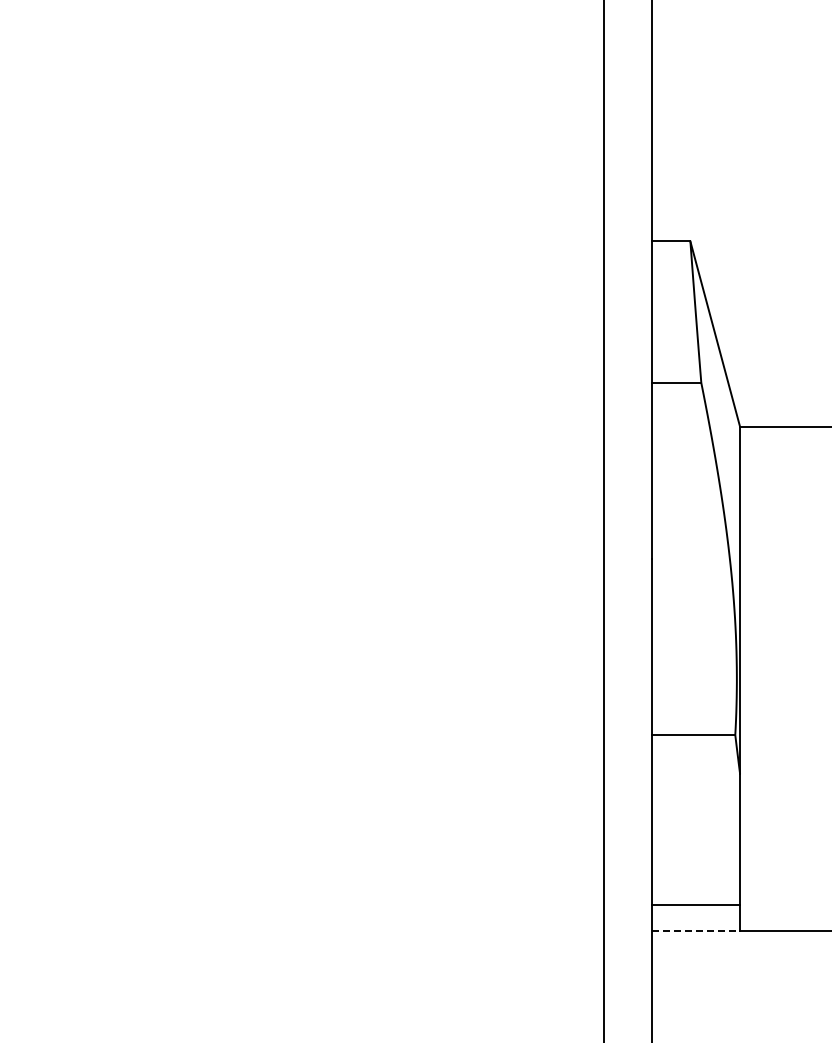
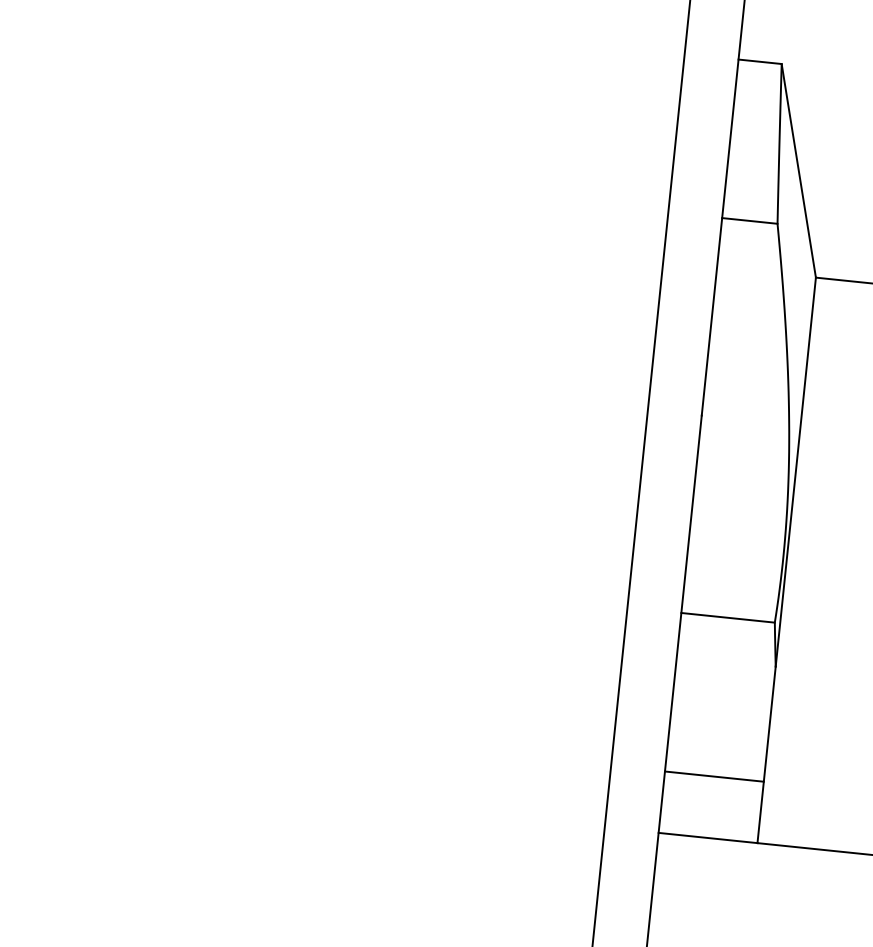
line: (695, 904) -> (713, 776), moved
line: (696, 931) -> (708, 838), dashed -> solid

